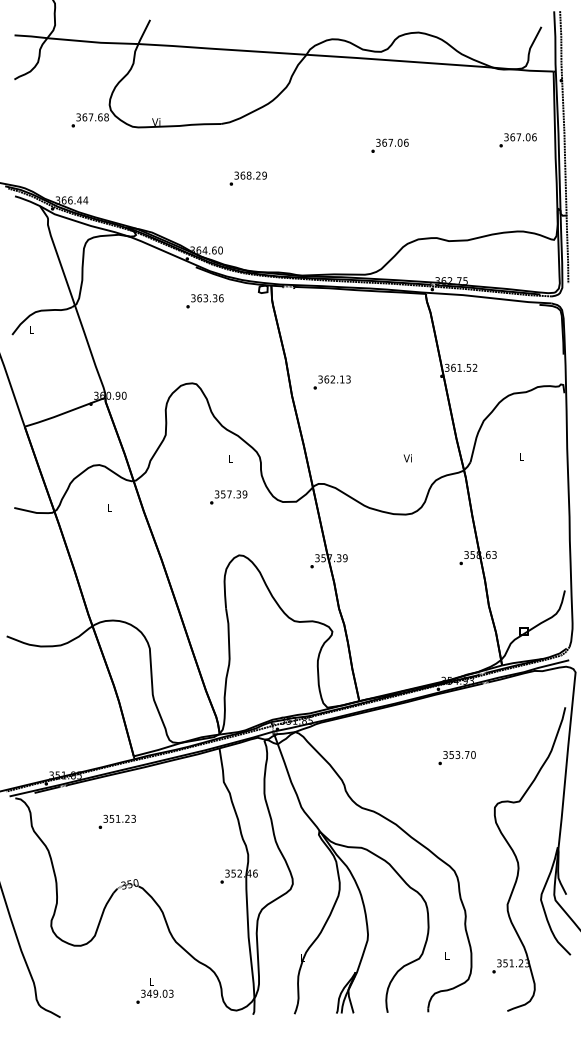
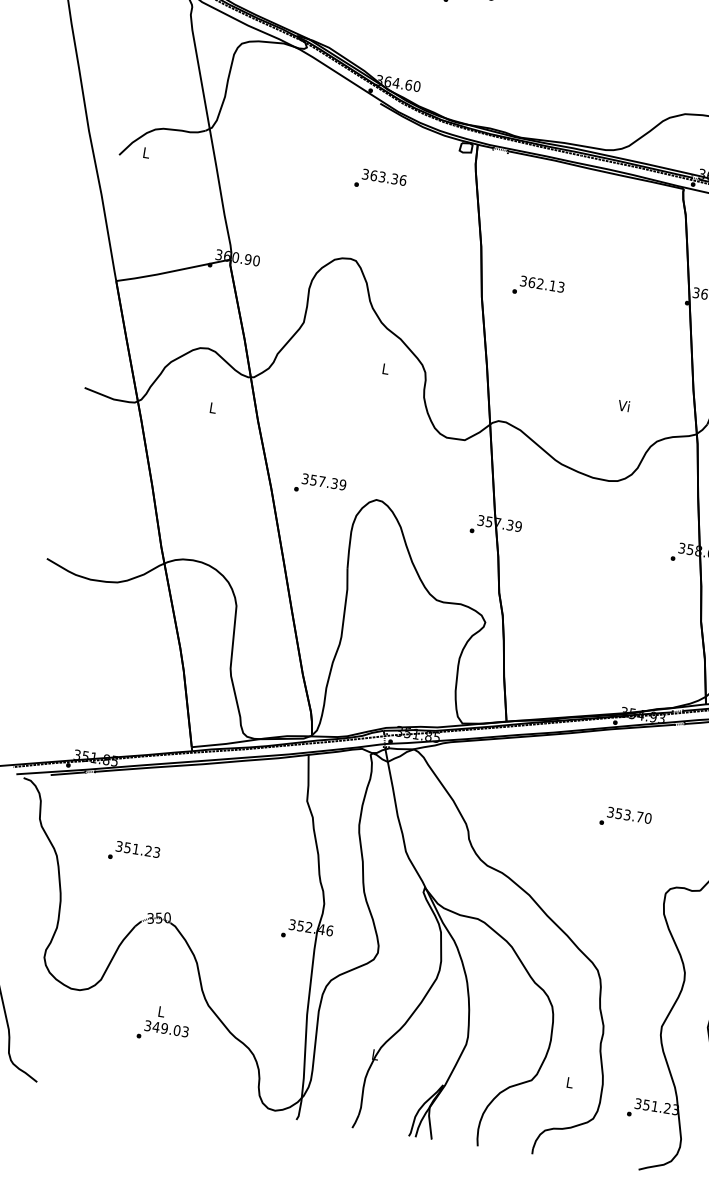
text: (204, 301) -> (379, 181), moved
text: (228, 497) -> (320, 485), moved
text: (116, 821) -> (133, 852), moved
text: (154, 990) -> (163, 1023), moved

